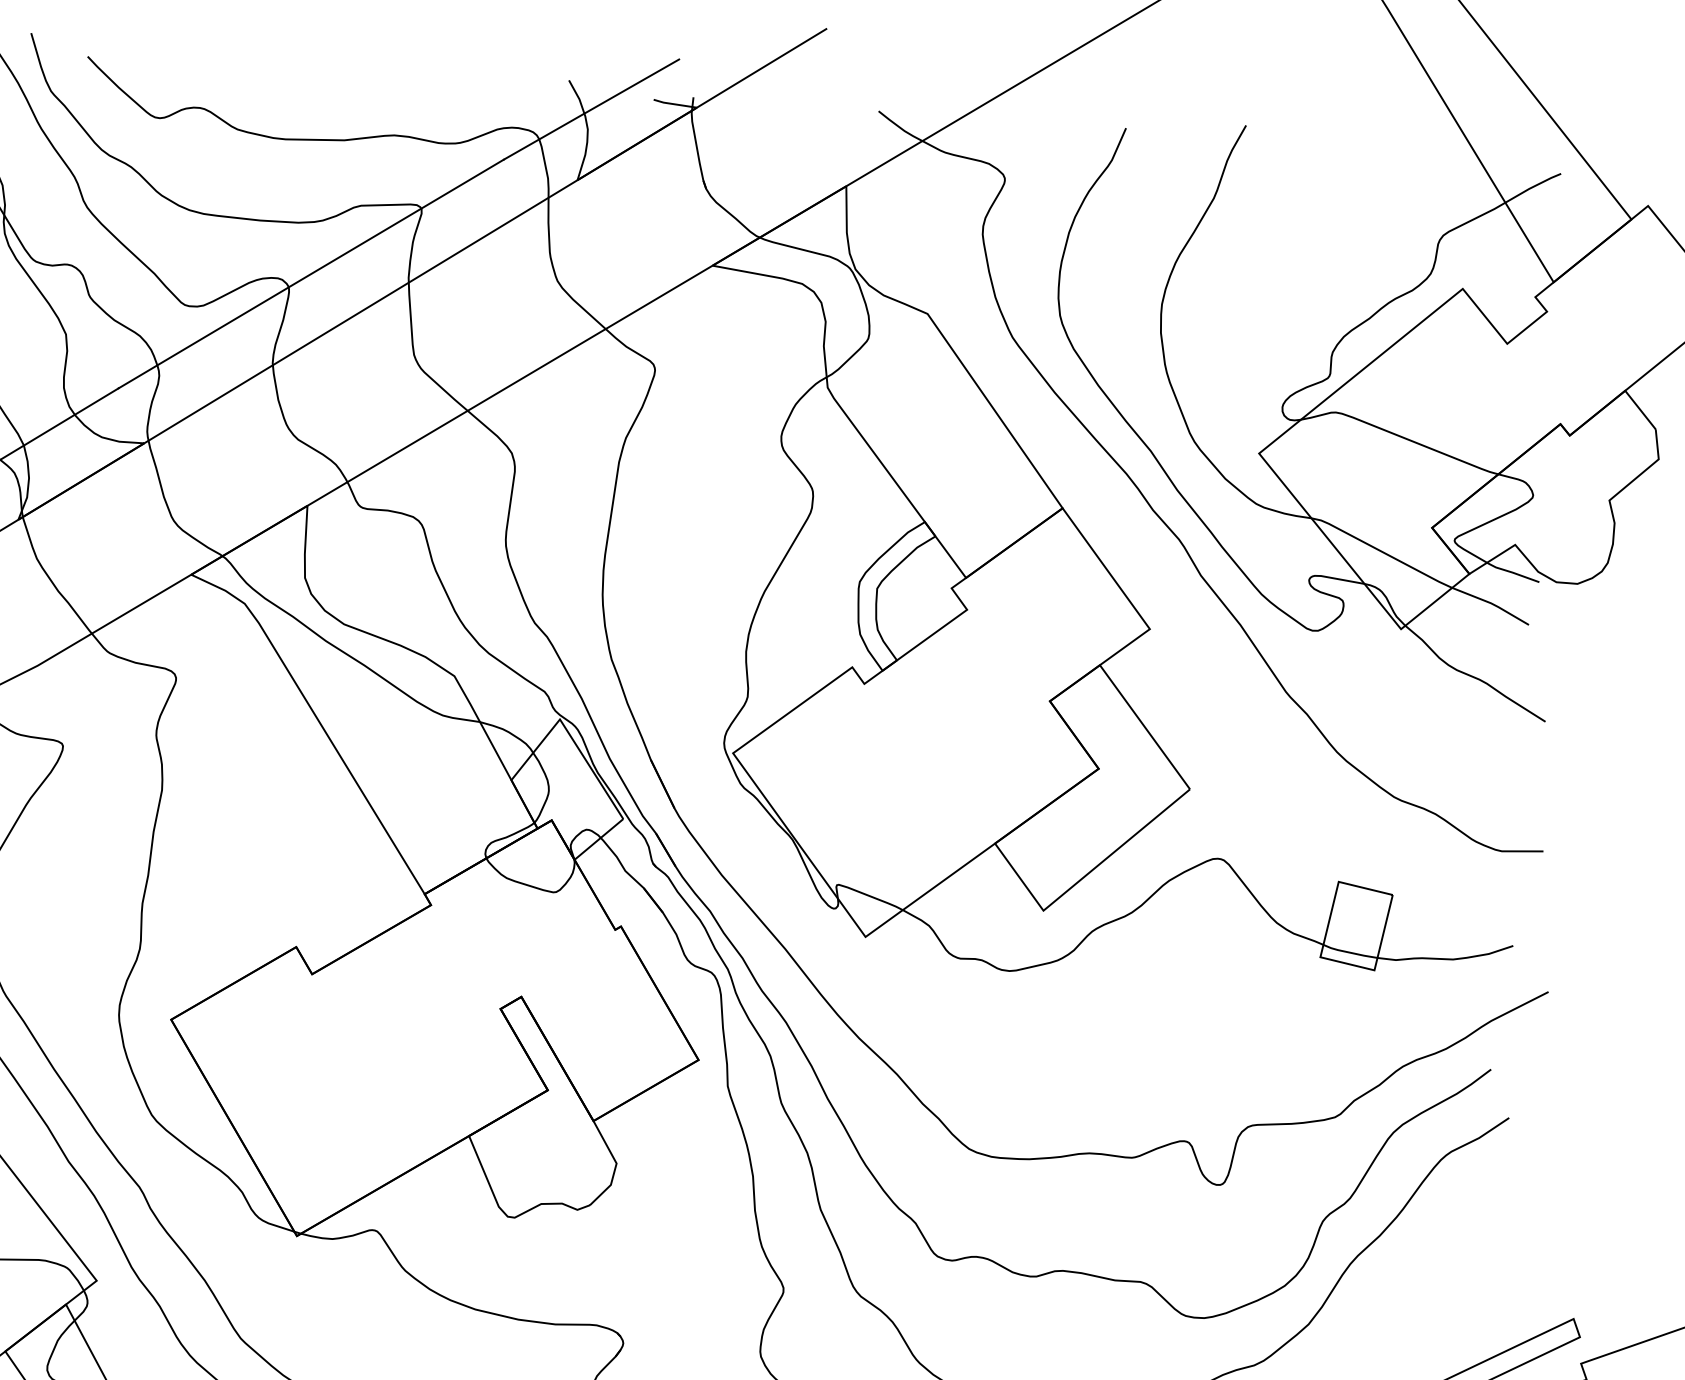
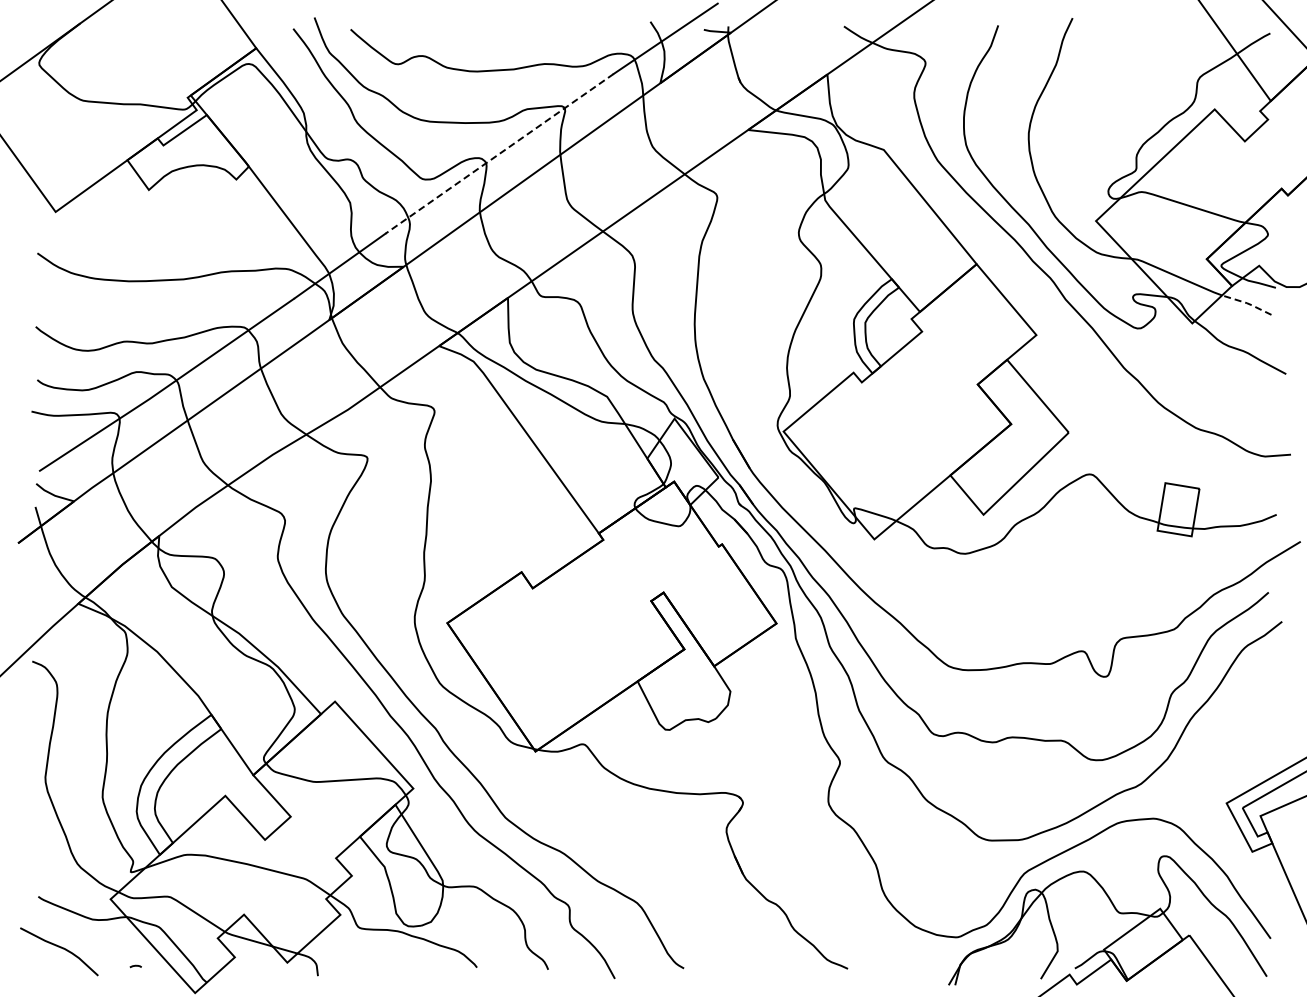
line: (311, 274) -> (499, 154), solid -> dashed
line: (1490, 603) -> (1246, 303), solid -> dashed

